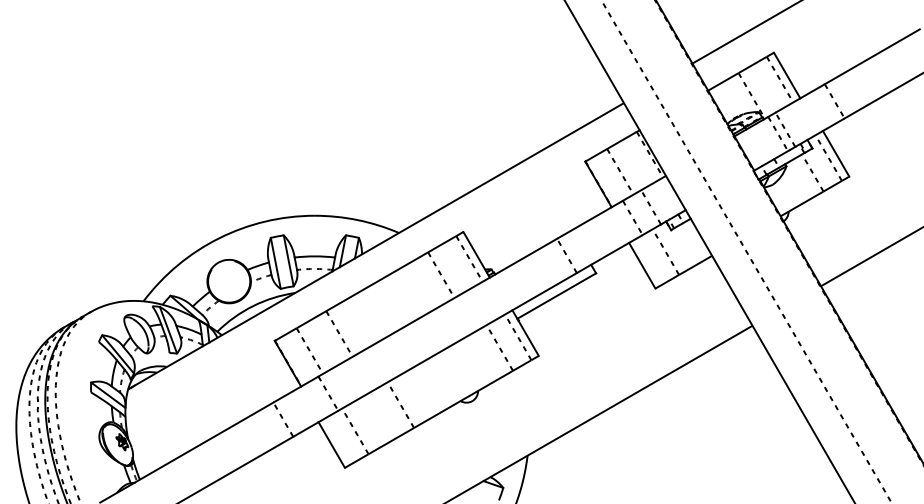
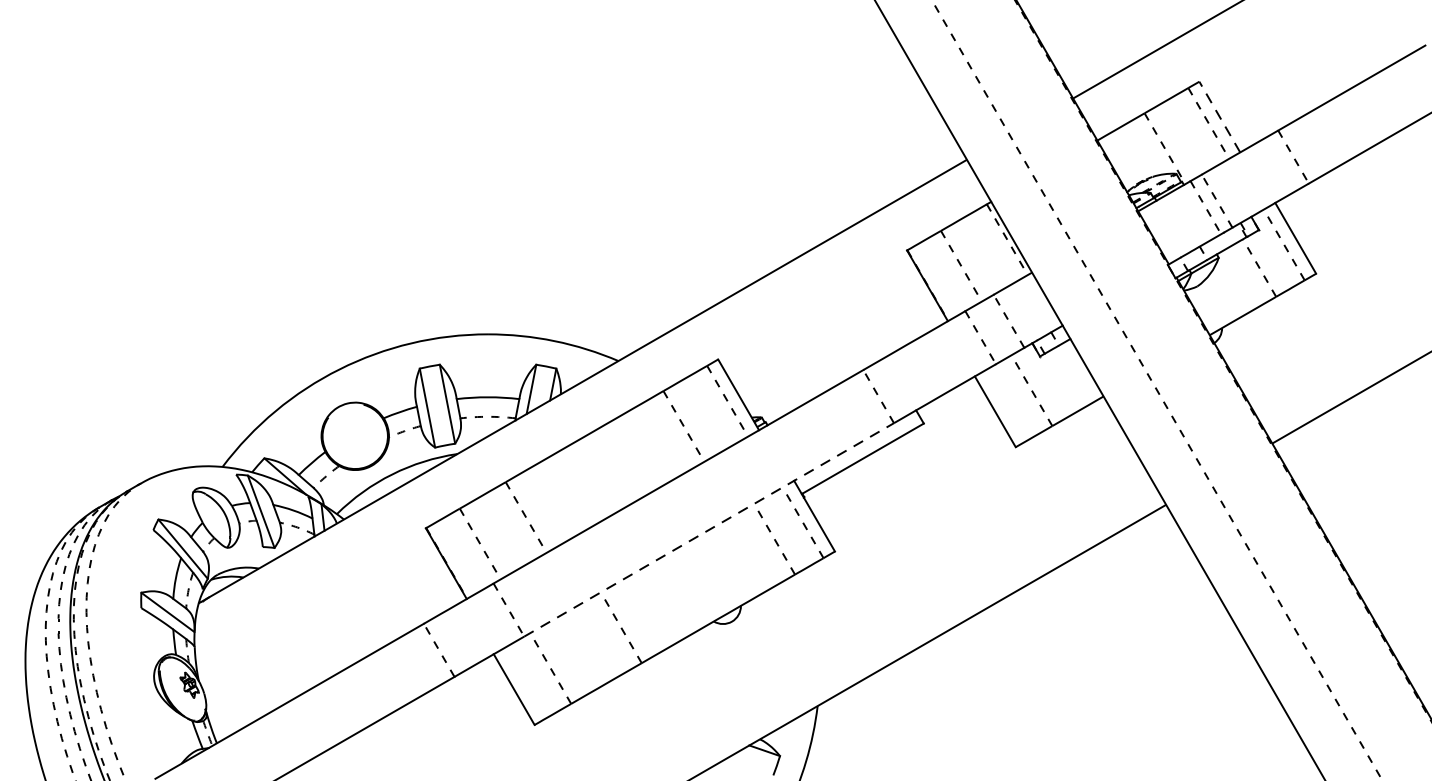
line: (786, 75) -> (1218, 117), solid -> dashed
line: (457, 341) -> (709, 529), solid -> dashed

